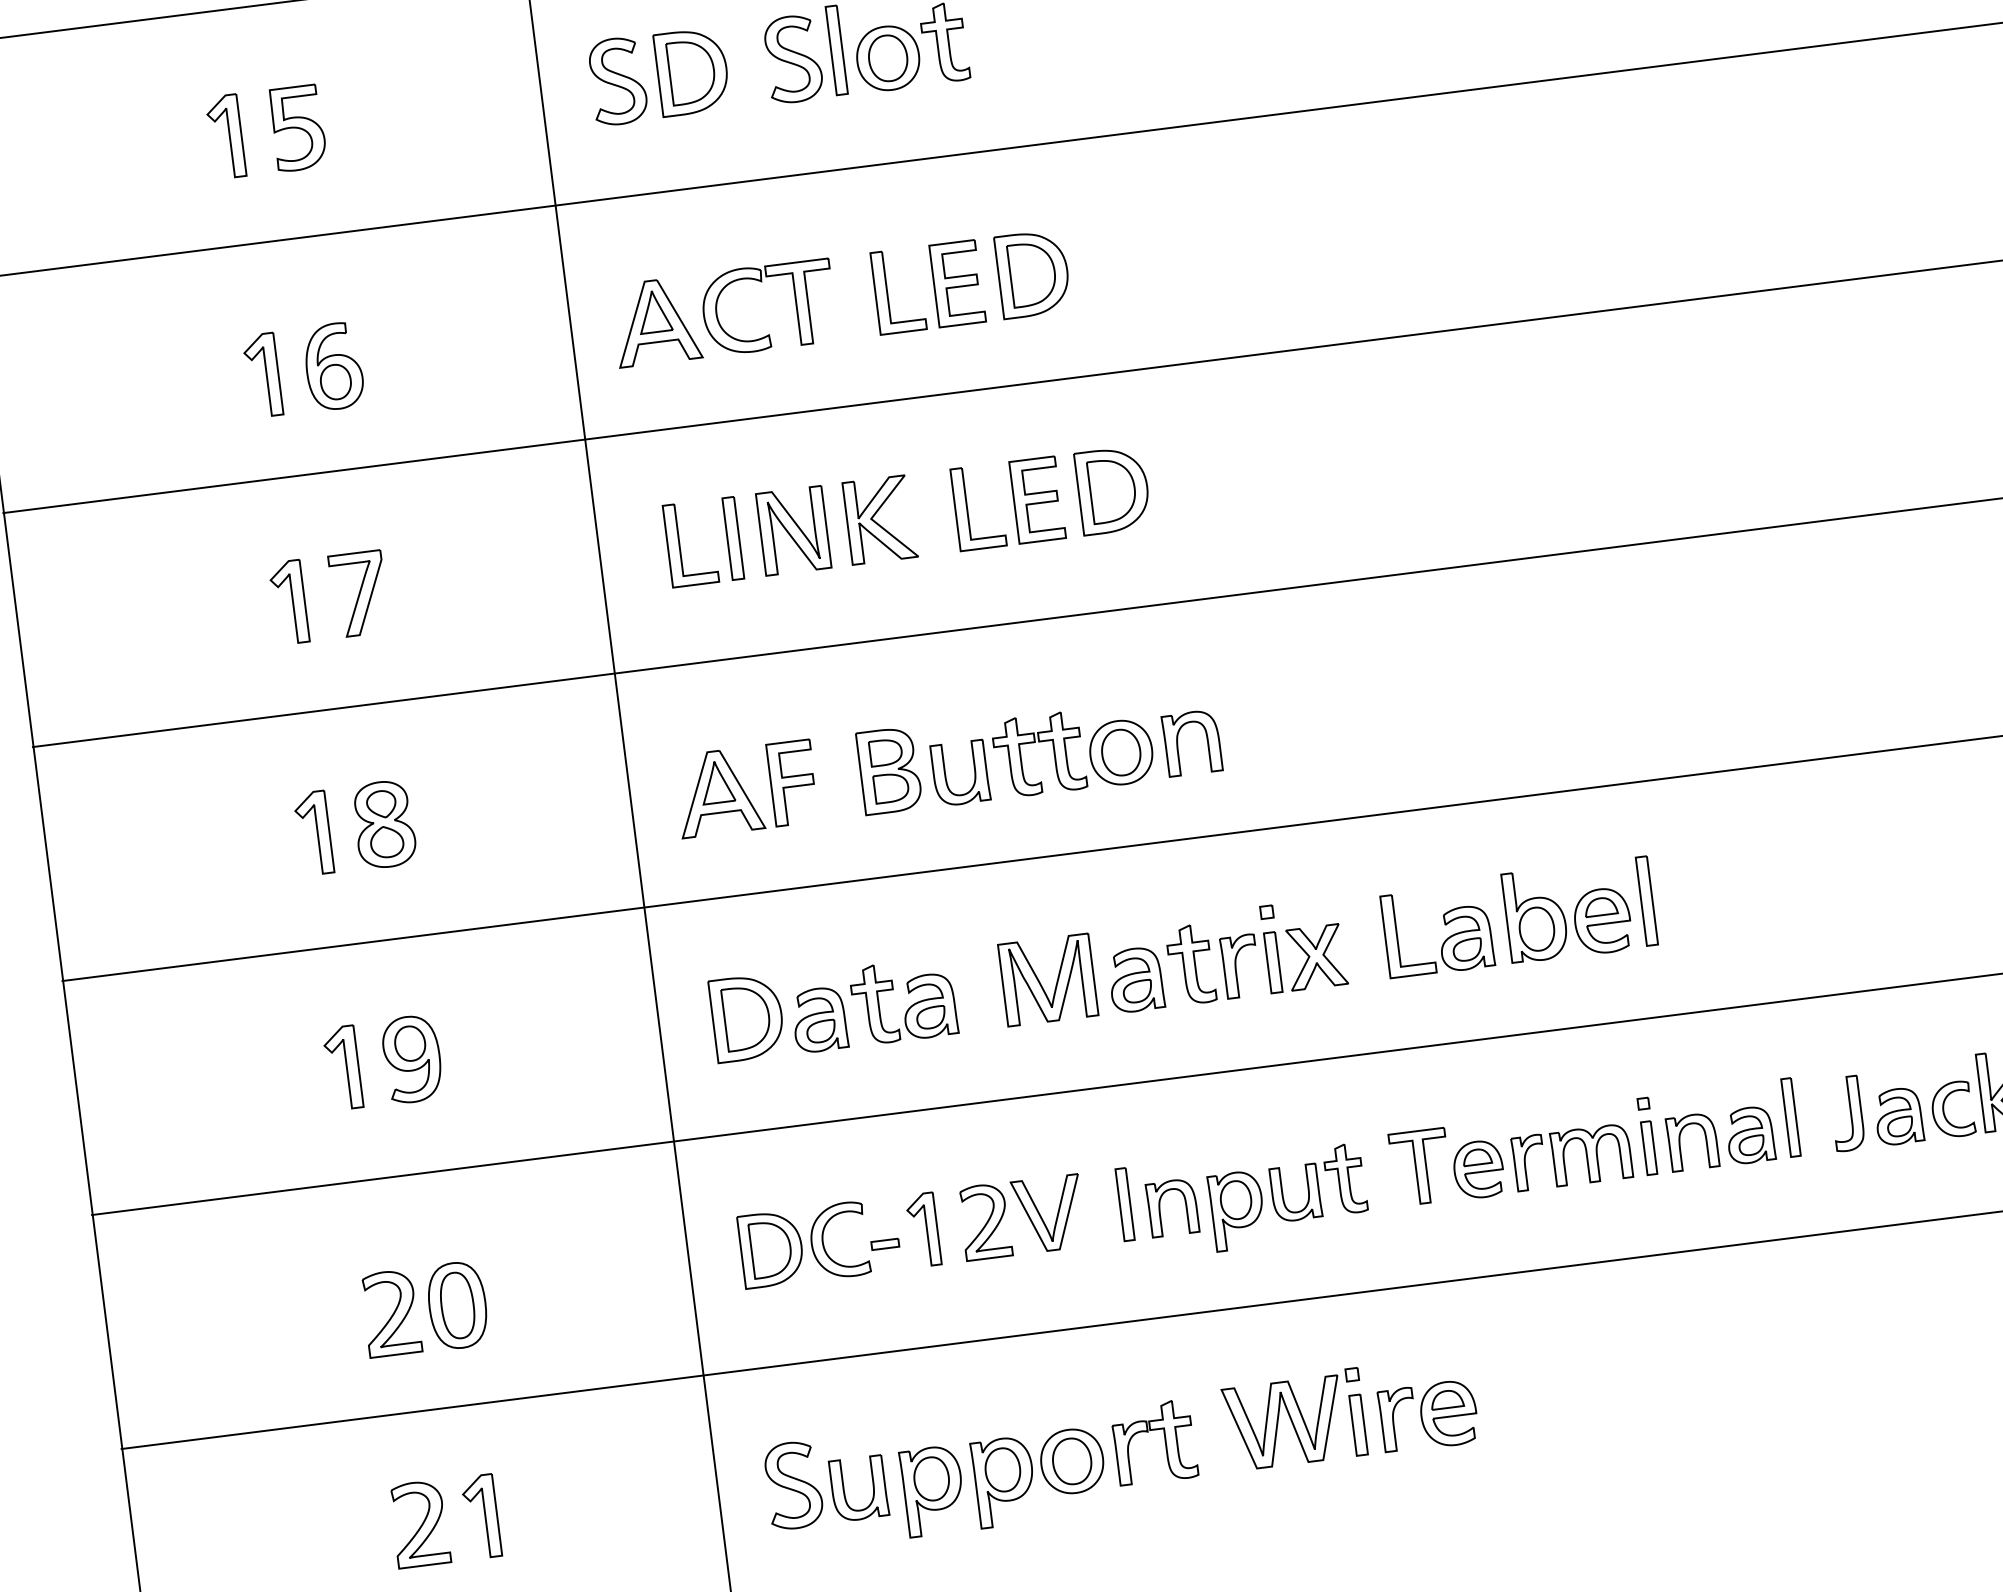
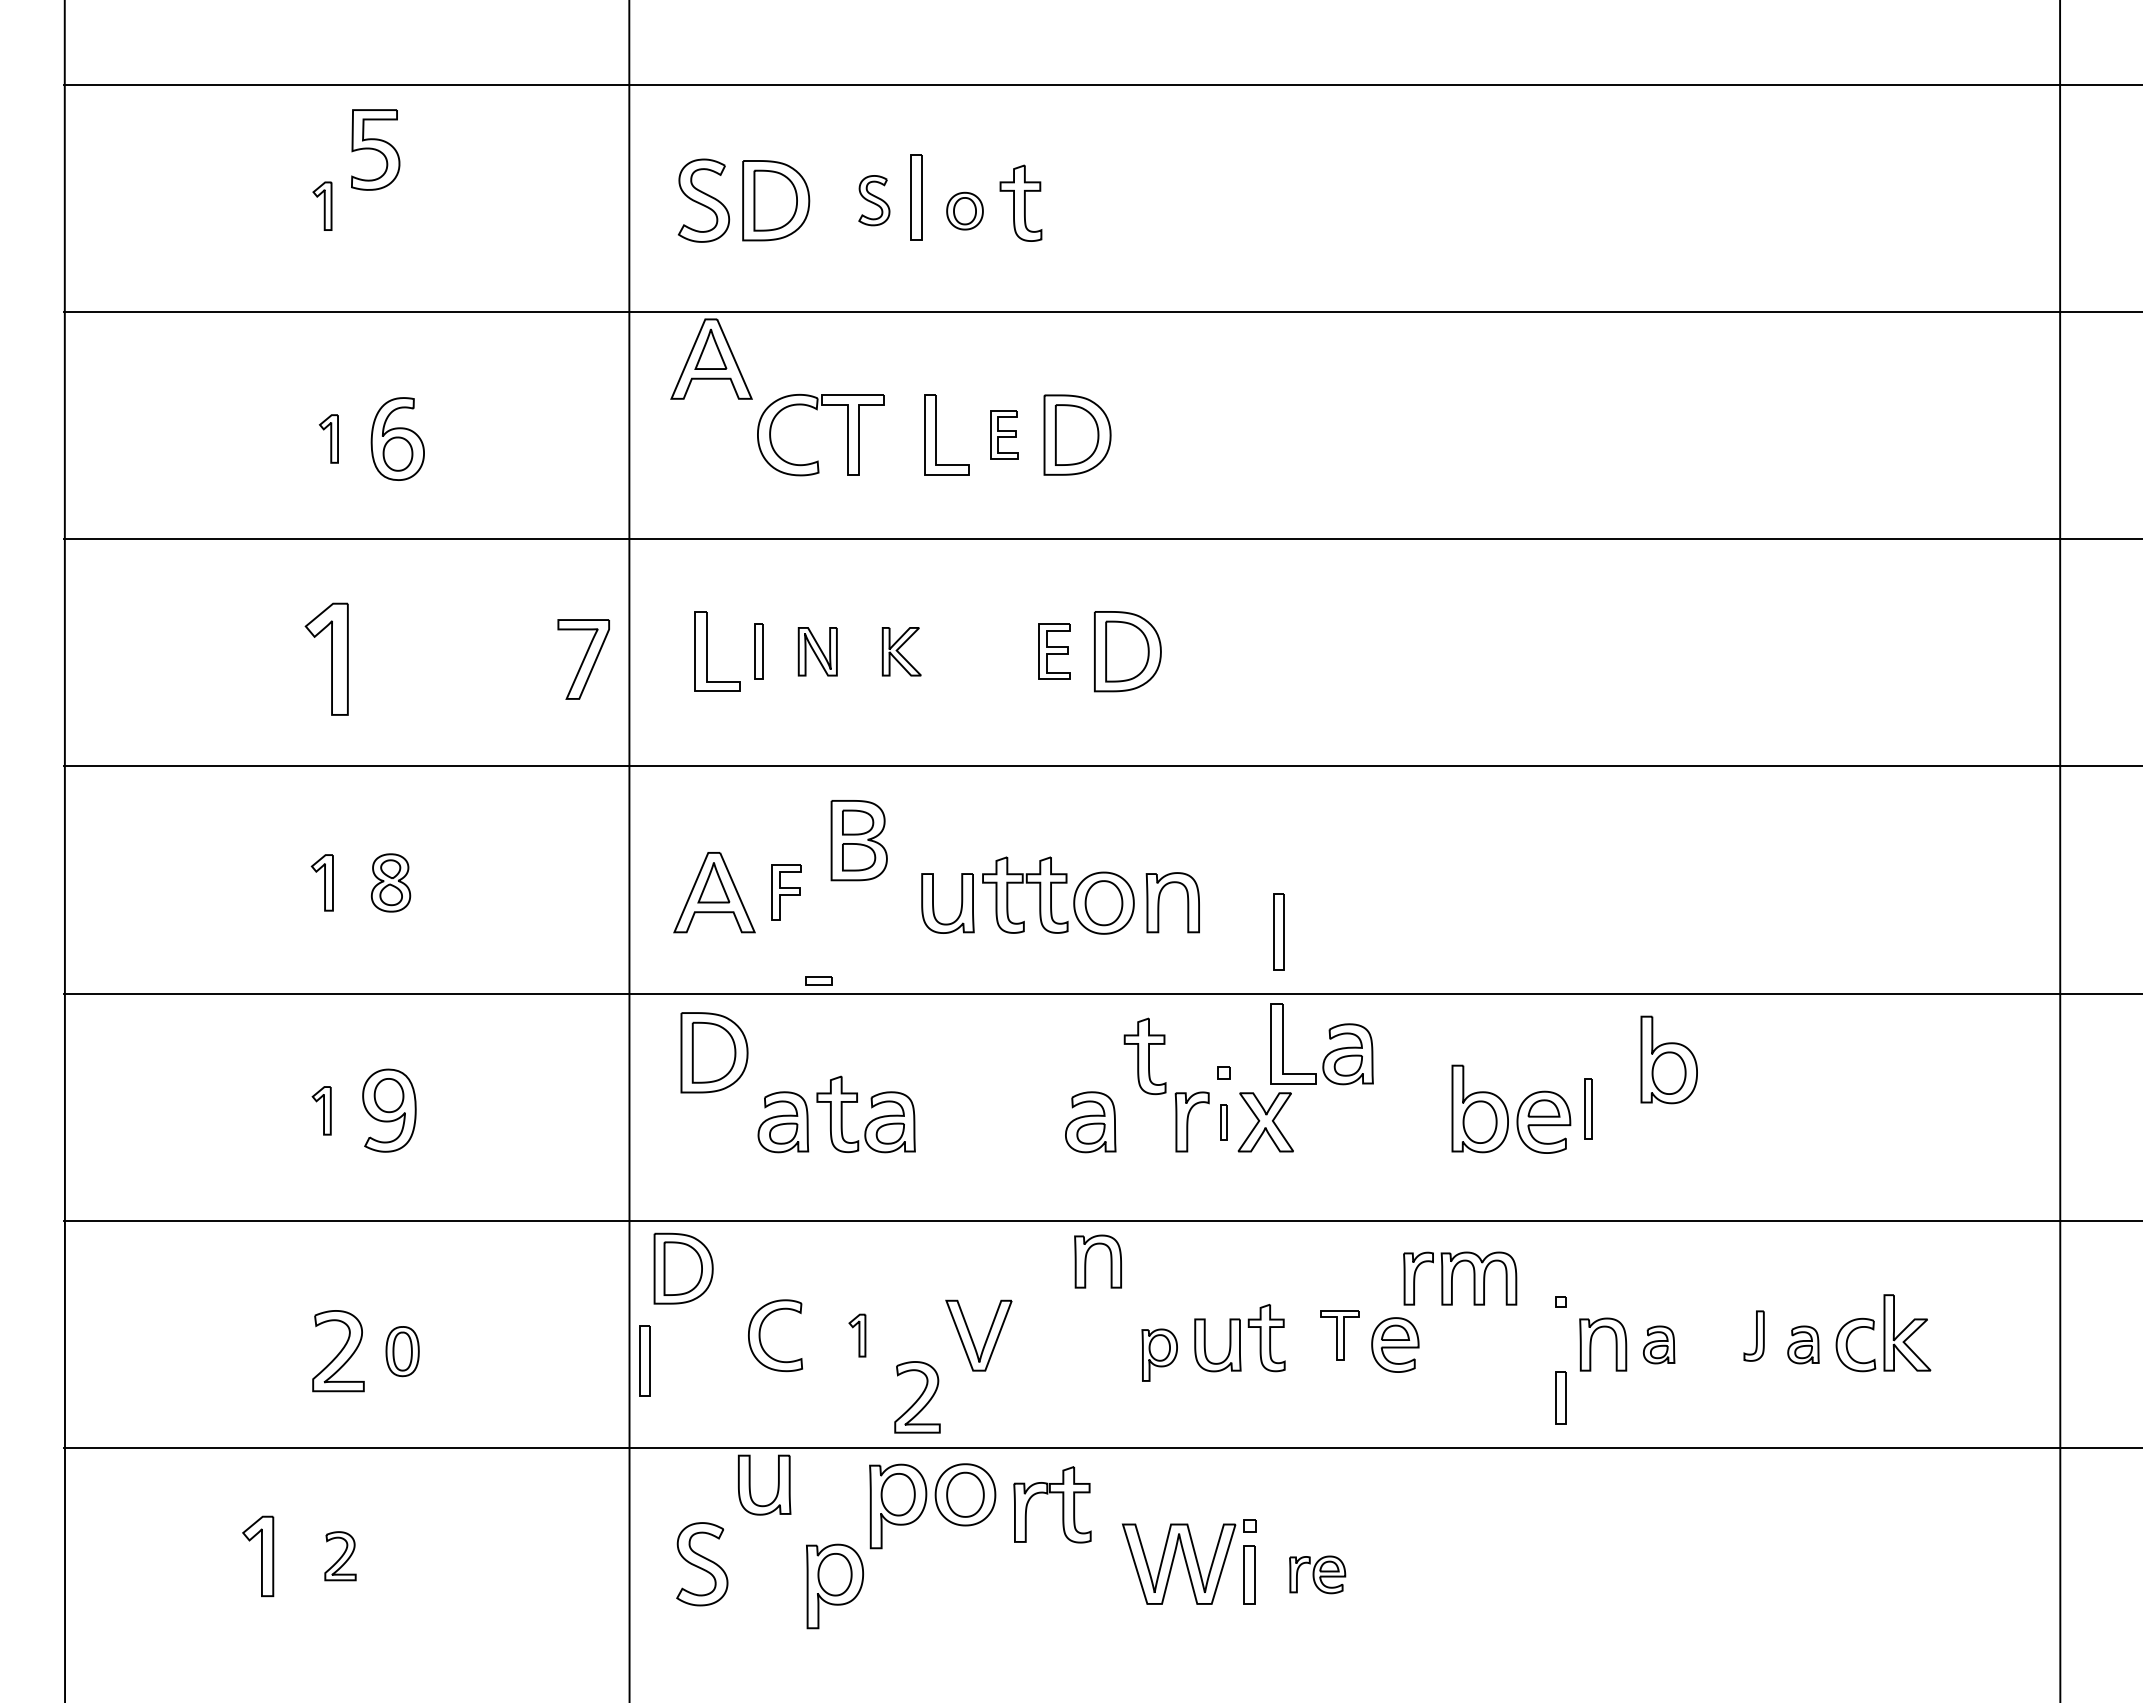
part: (887, 57) -> (964, 210), size x0.6
part: (793, 58) -> (874, 200), size x0.6
part: (298, 127) -> (375, 149), moved
part: (225, 135) -> (322, 205), size x0.6
part: (957, 283) -> (1004, 434), size x0.6
part: (656, 321) -> (711, 358), moved
part: (262, 375) -> (328, 438), size x0.6
part: (1037, 499) -> (1054, 651), size x0.7
part: (967, 508) -> (986, 651), removed
part: (879, 519) -> (901, 651), size x0.6
part: (793, 530) -> (817, 651), size x0.6
part: (732, 538) -> (758, 651), size x0.7
part: (359, 594) -> (583, 659), moved
part: (288, 601) -> (326, 658), size x1.4
part: (888, 770) -> (858, 840), moved
part: (792, 782) -> (786, 892), size x0.7
part: (383, 824) -> (390, 882), size x0.7
part: (313, 832) -> (322, 882), size x0.7
part: (1722, 840) -> (1668, 1059), added
part: (1646, 901) -> (1588, 1108), size x0.7
part: (1444, 925) -> (1329, 1039), moved
part: (1272, 962) -> (1223, 1122), size x0.6
part: (1190, 964) -> (1144, 1056), moved
part: (1040, 982) -> (999, 1113), removed
part: (747, 1017) -> (714, 1052), moved
part: (342, 1067) -> (321, 1110), size x0.6
part: (1846, 1113) -> (1753, 1335), size x0.7
part: (1898, 1116) -> (1803, 1344), size x0.7
part: (1790, 1117) -> (1278, 931), moved
part: (1749, 1134) -> (1658, 1344), size x0.7
part: (1648, 1147) -> (1560, 1397), moved
part: (1564, 1155) -> (1453, 1275), moved
part: (1419, 1167) -> (1339, 1335), size x0.7
part: (1124, 1204) -> (644, 1360), moved
part: (1160, 1209) -> (1086, 1261), moved
part: (1237, 1210) -> (1159, 1354), size x0.7
part: (985, 1222) -> (917, 1397), moved
part: (923, 1229) -> (857, 1335), size x0.6
part: (884, 1244) -> (818, 980), moved
part: (771, 1249) -> (683, 1268), moved
part: (457, 1305) -> (402, 1351), size x0.6
part: (1428, 1416) -> (1317, 1574), size x0.6
part: (1164, 1440) -> (1062, 1504), moved
part: (1039, 1477) -> (932, 1506), moved
part: (872, 1486) -> (777, 1484), moved
part: (481, 1516) -> (258, 1556), moved
part: (420, 1524) -> (340, 1556), size x0.6

